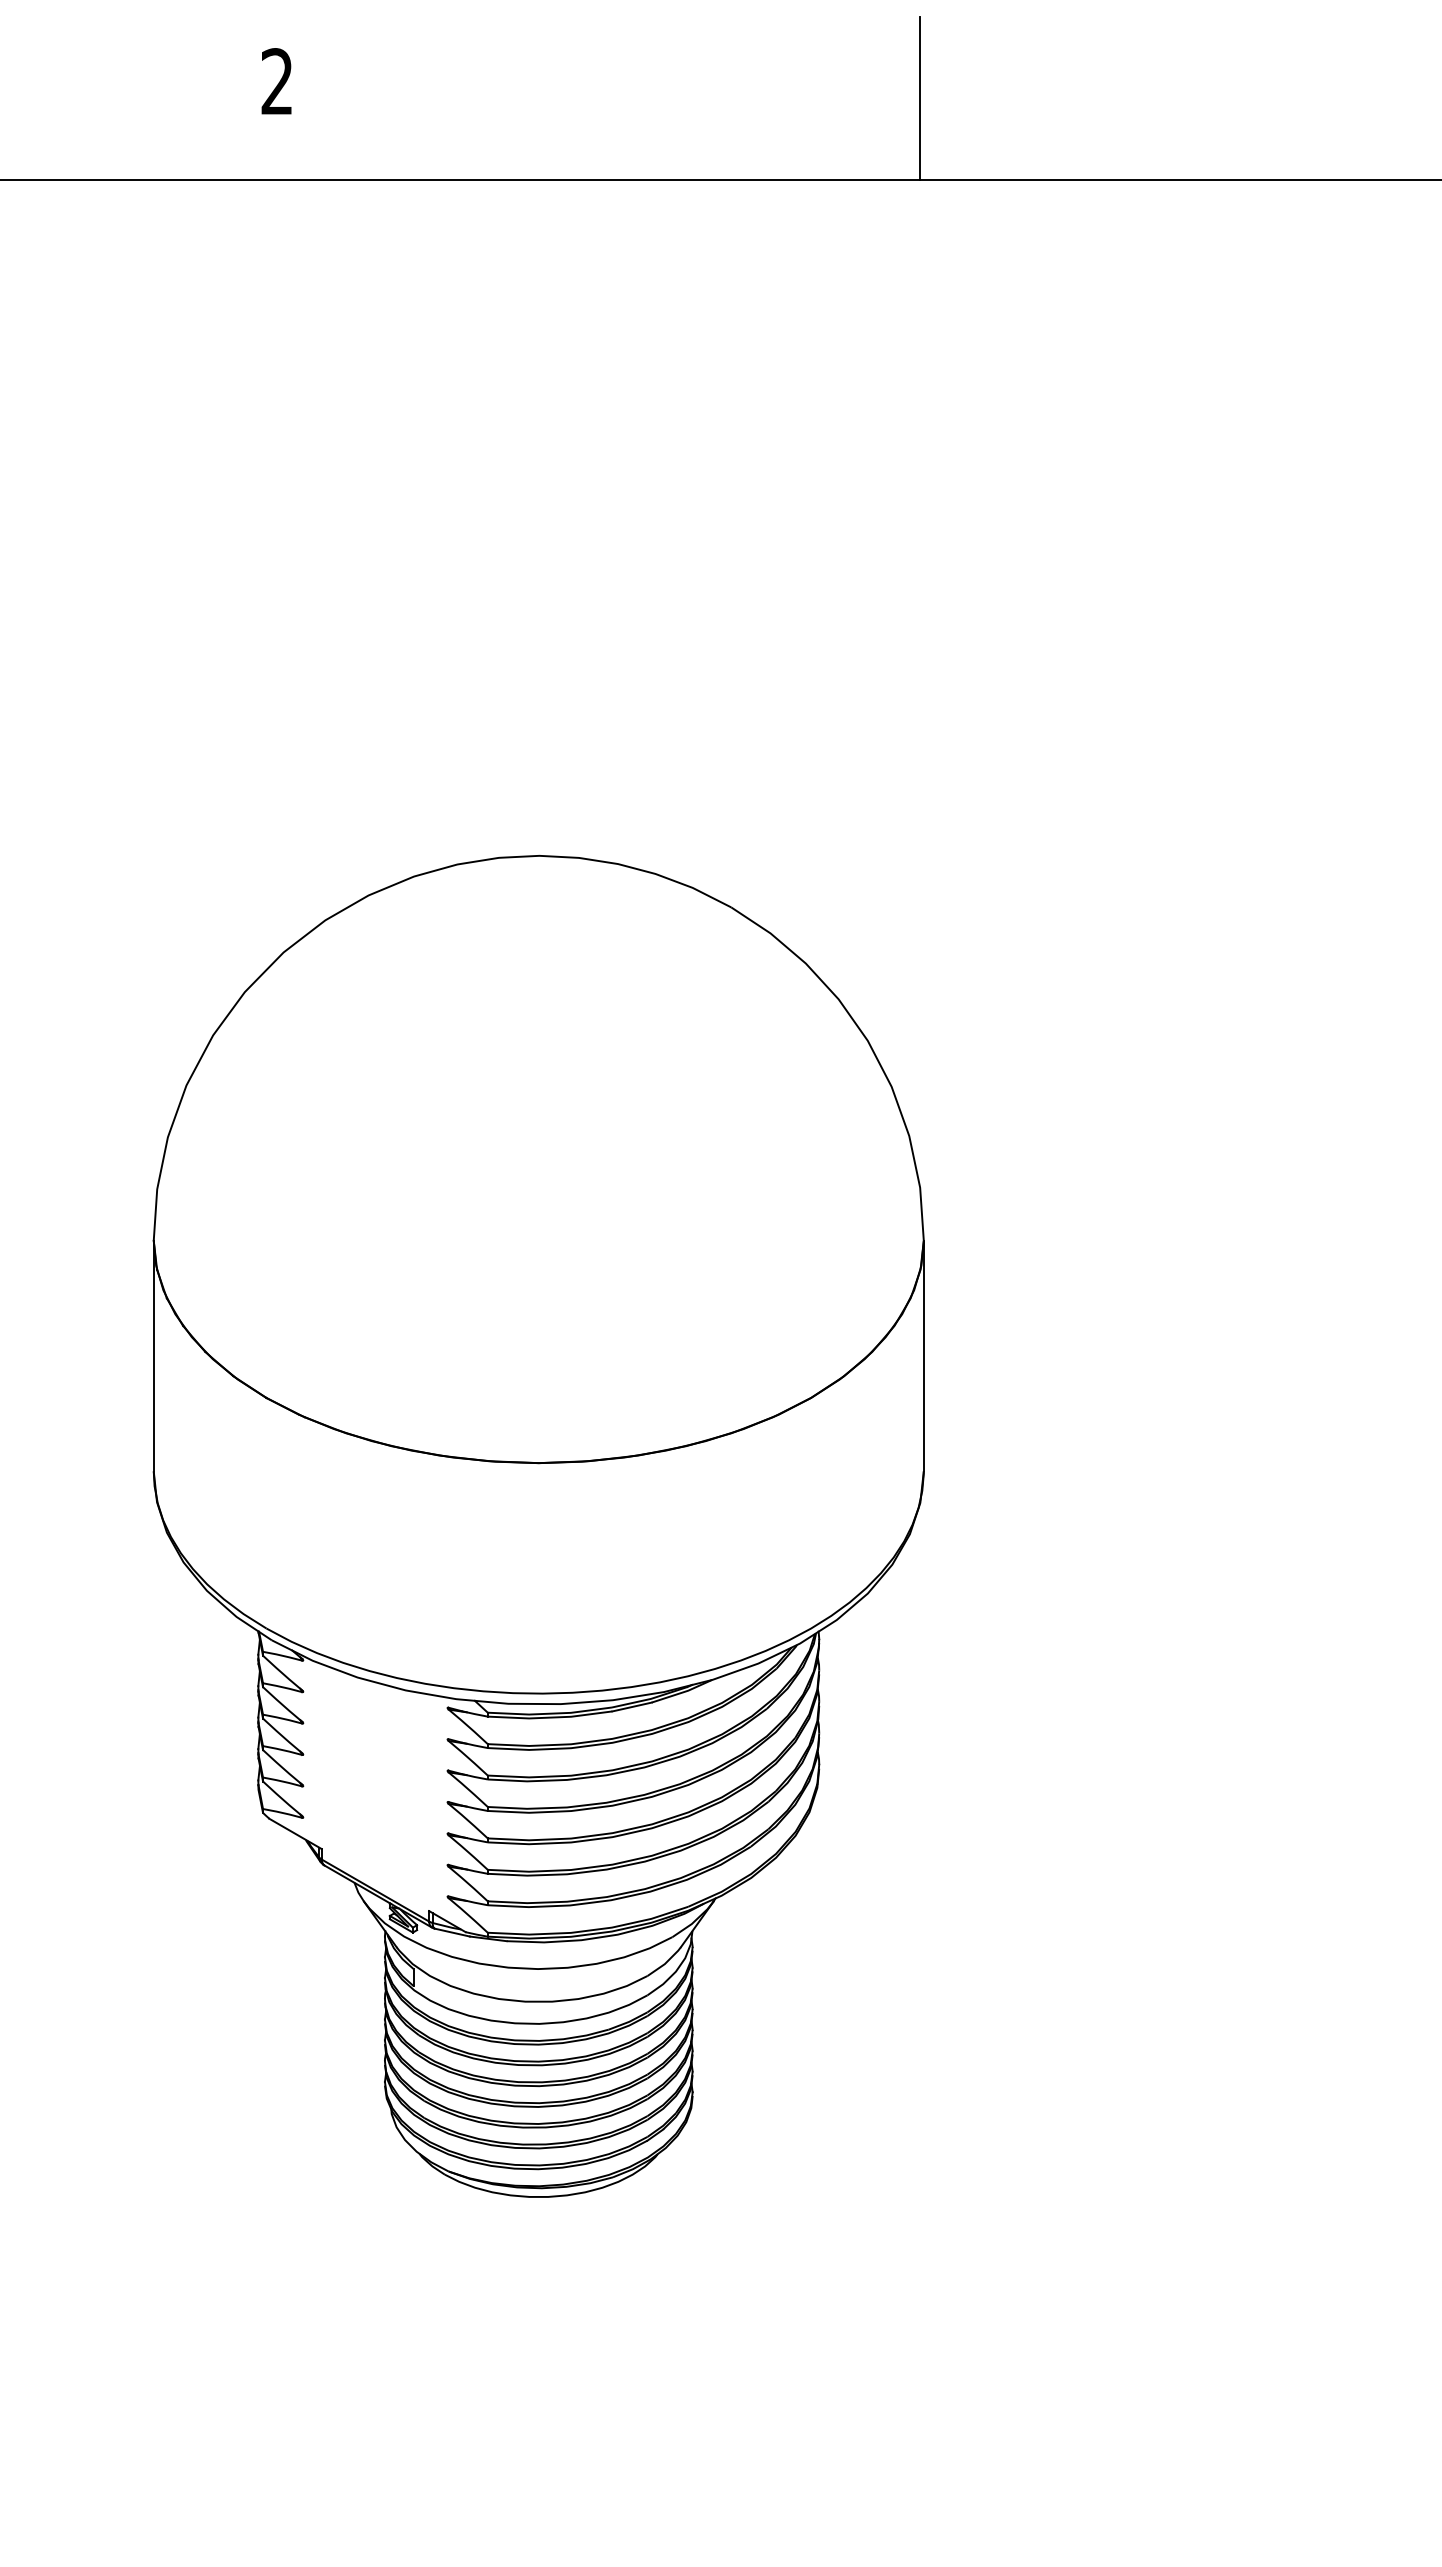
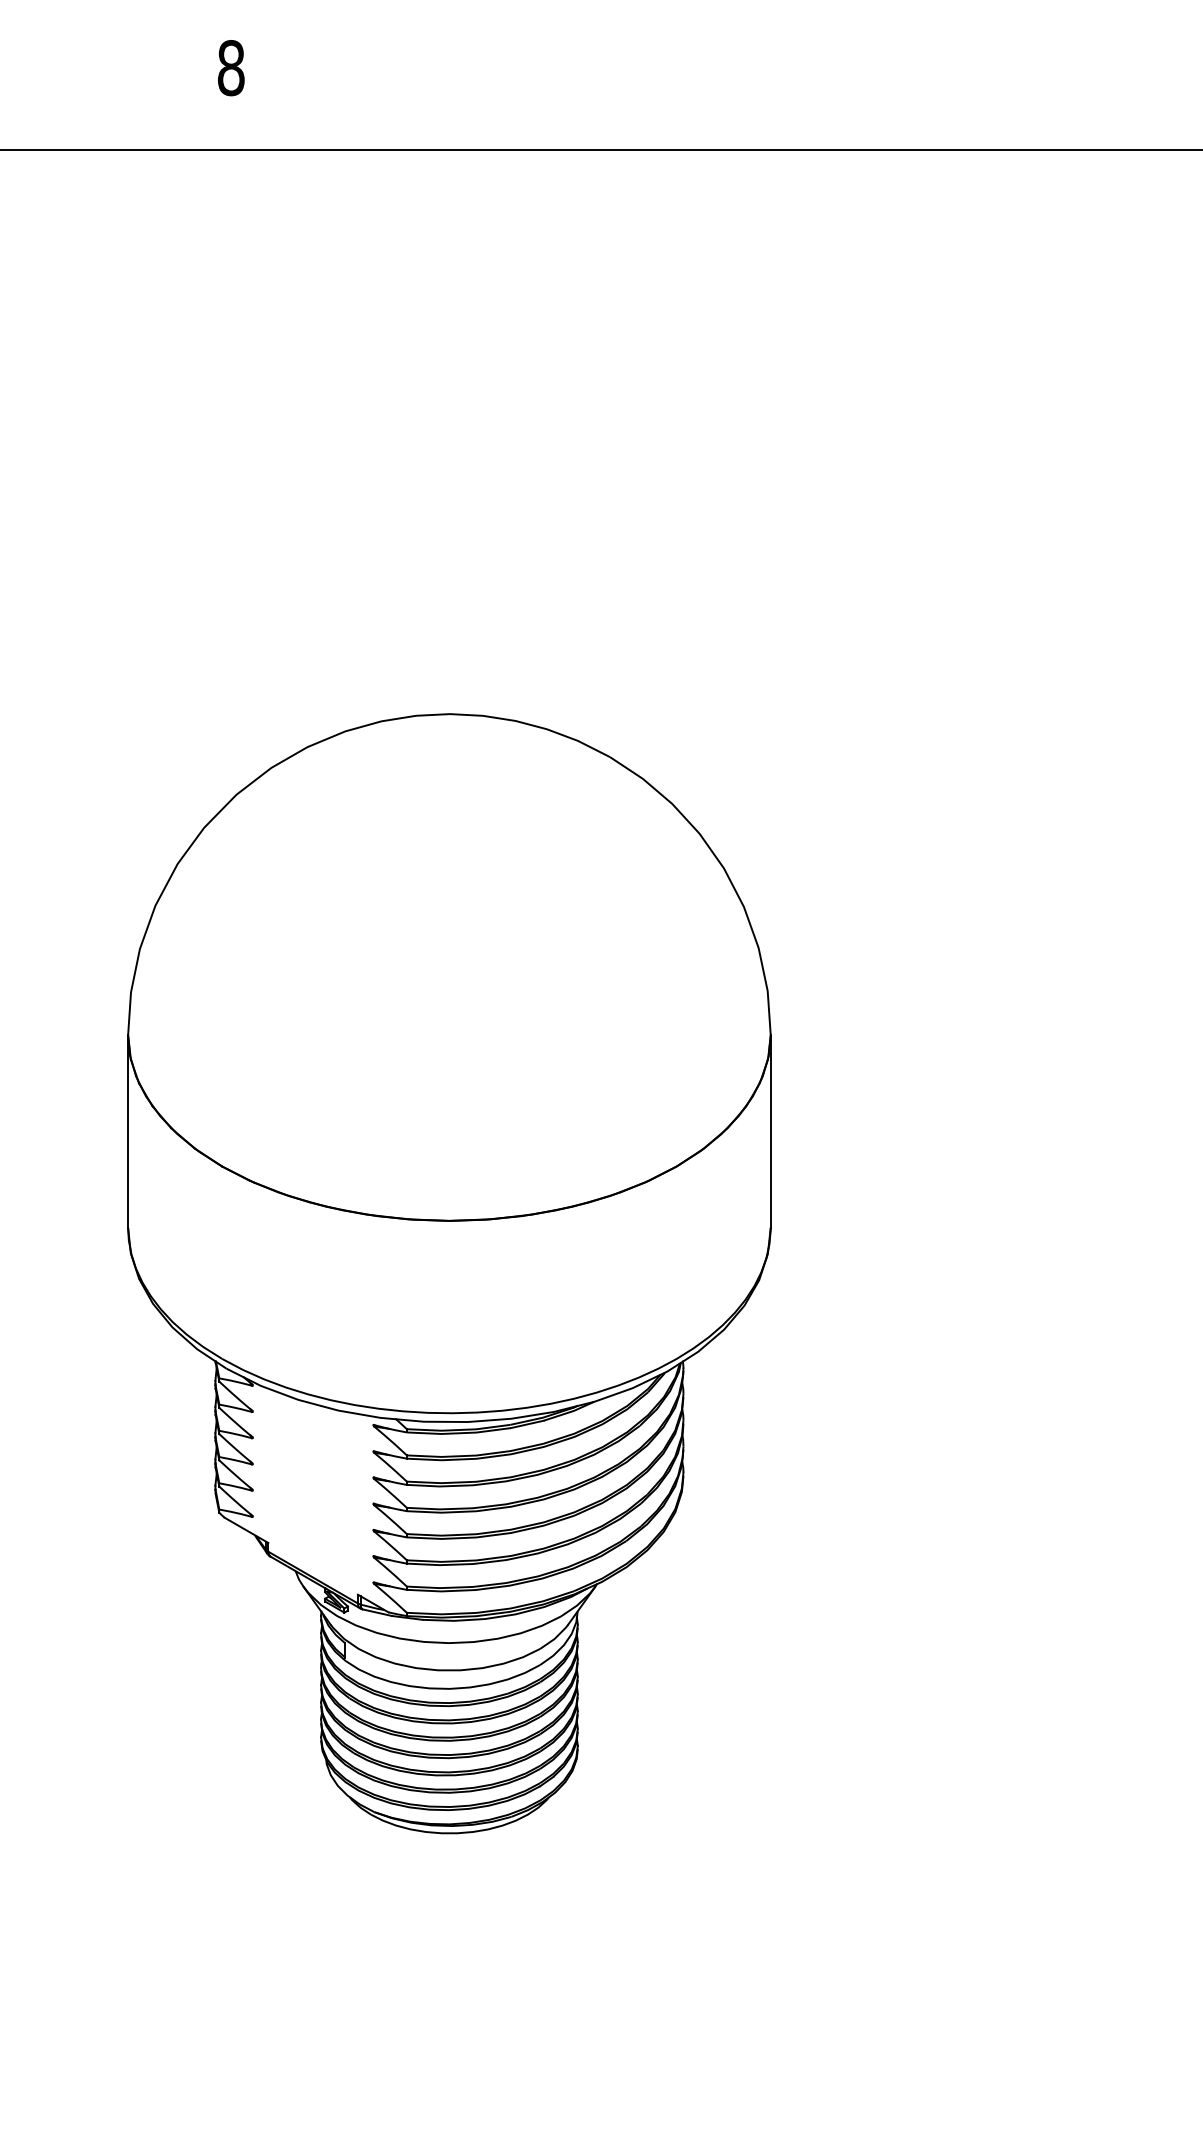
text: (277, 82) -> (231, 68), 2 -> 8
line: (919, 97) -> (767, 81), removed

